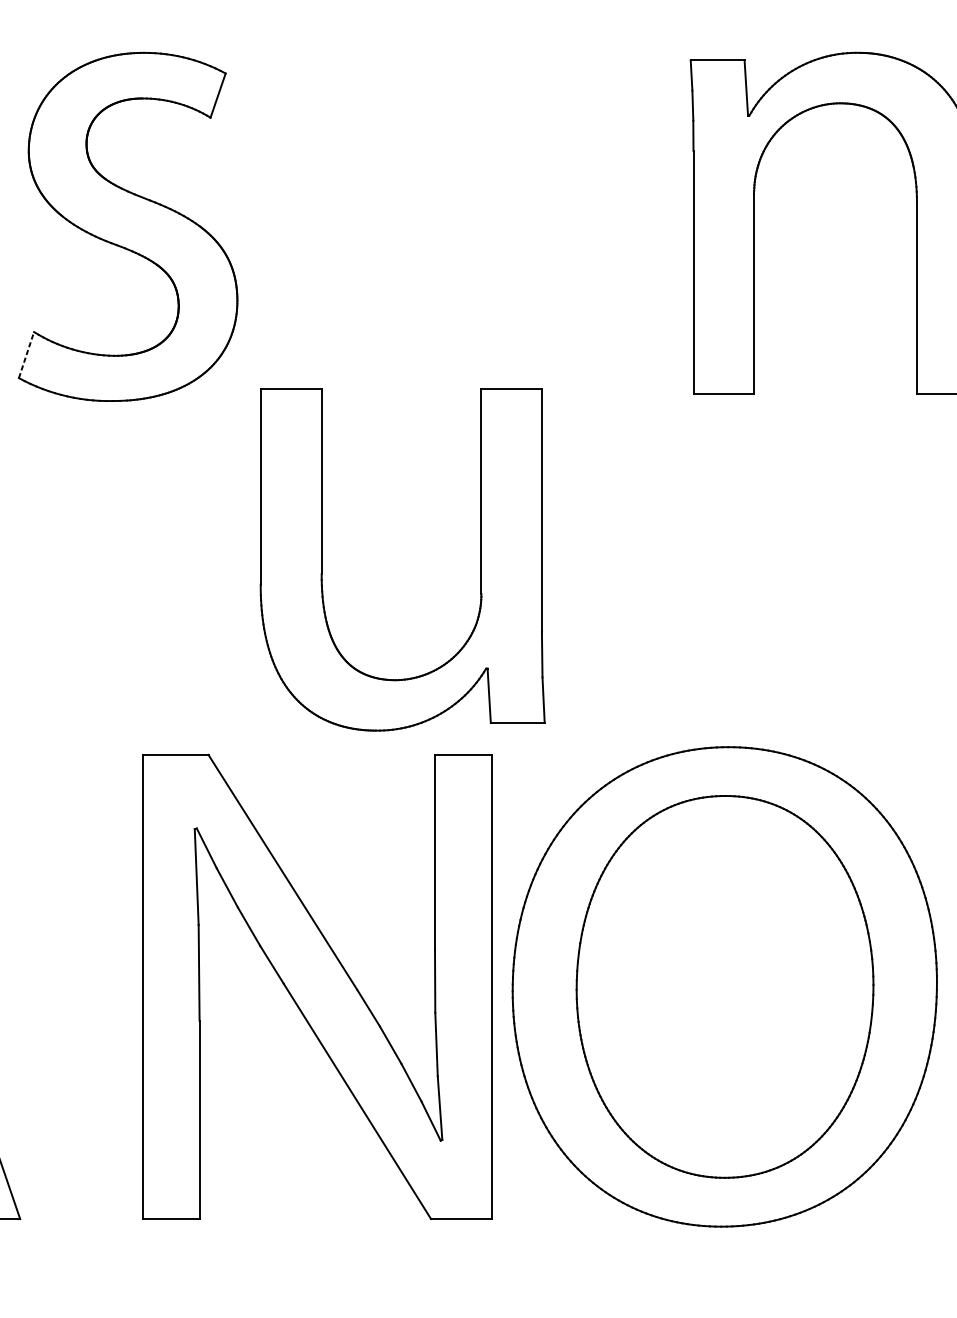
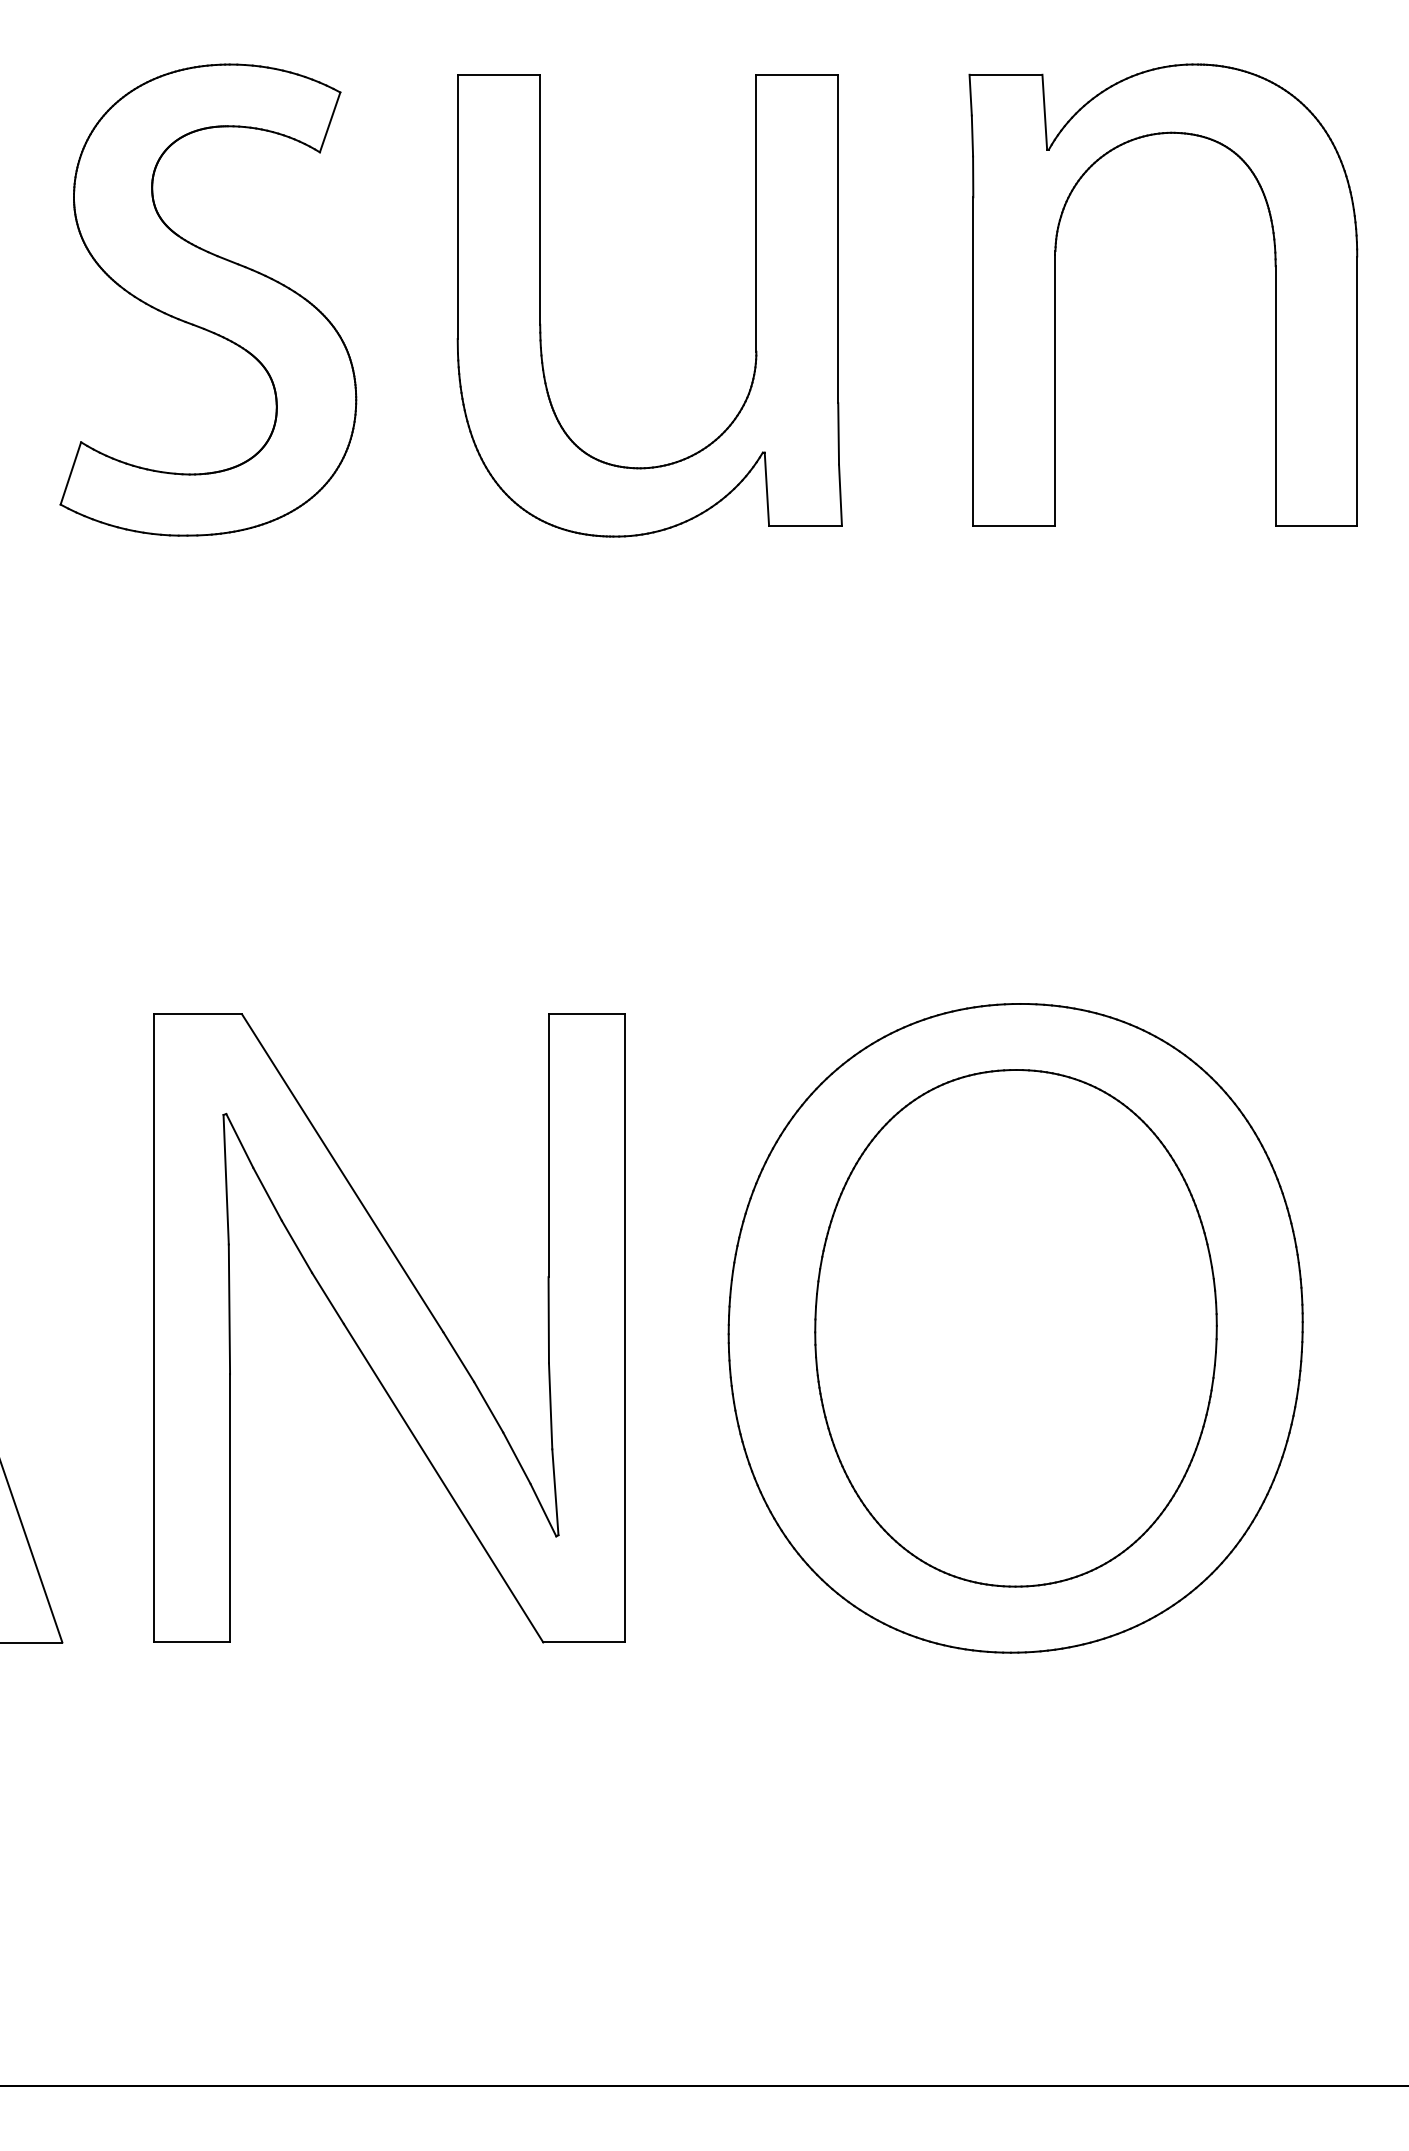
line: (26, 355) -> (70, 473), dashed -> solid
part: (480, 559) -> (755, 305), moved
part: (317, 987) -> (389, 1328), moved

